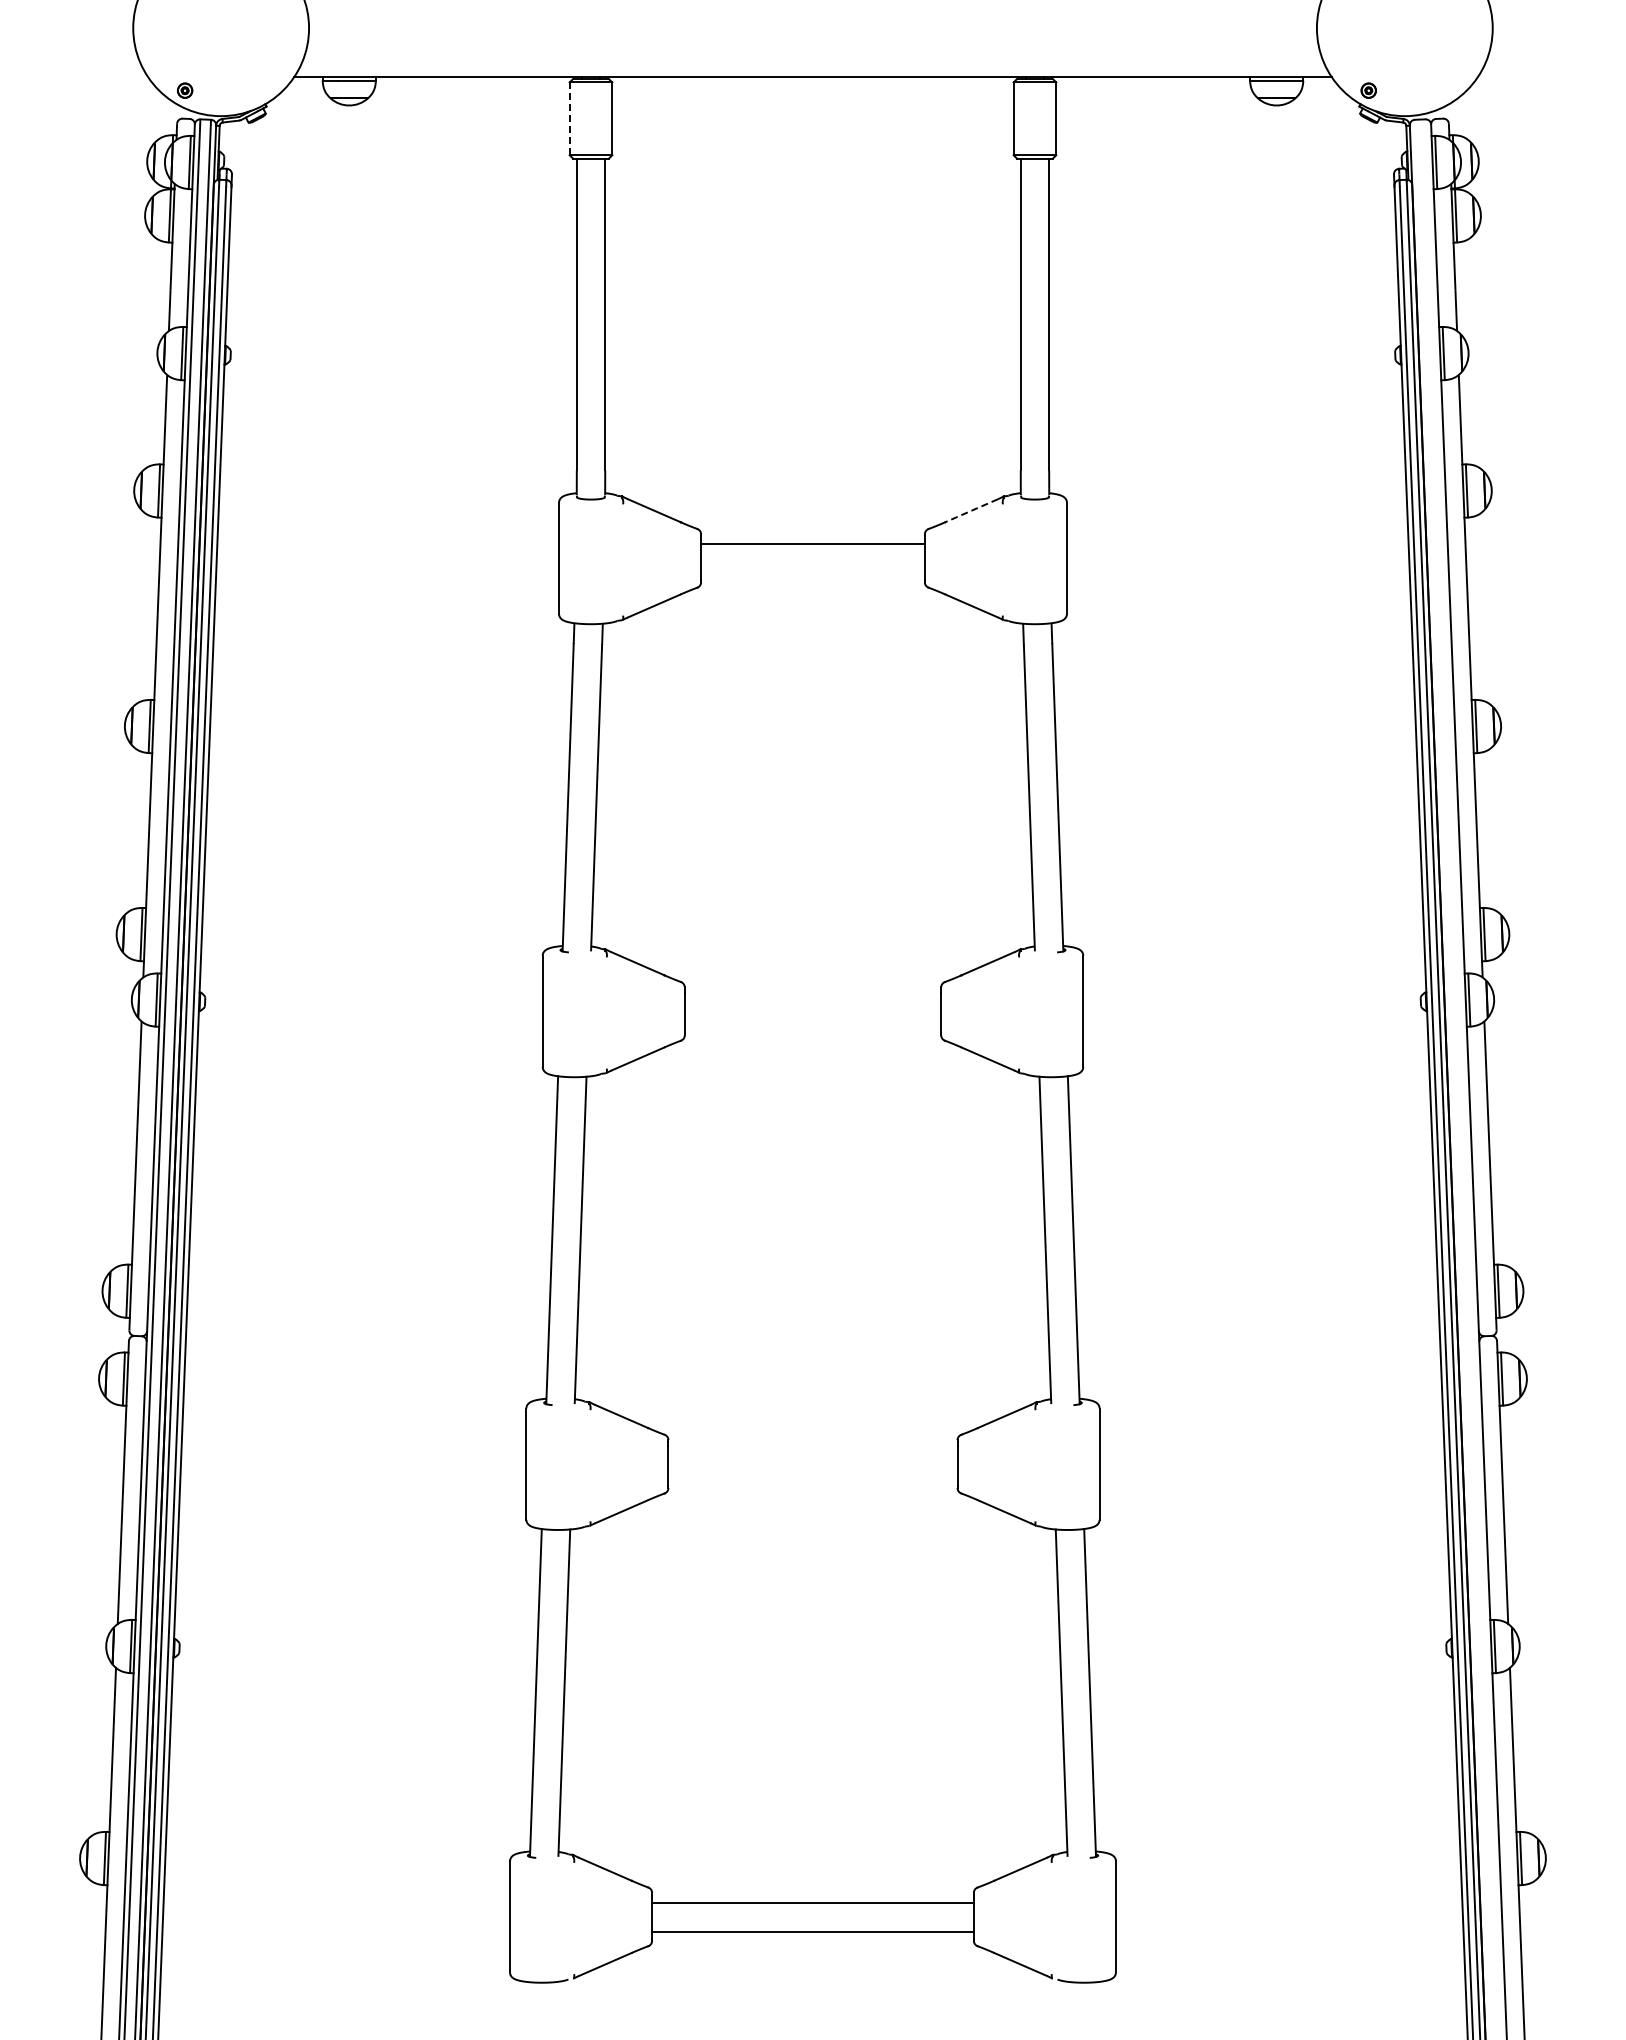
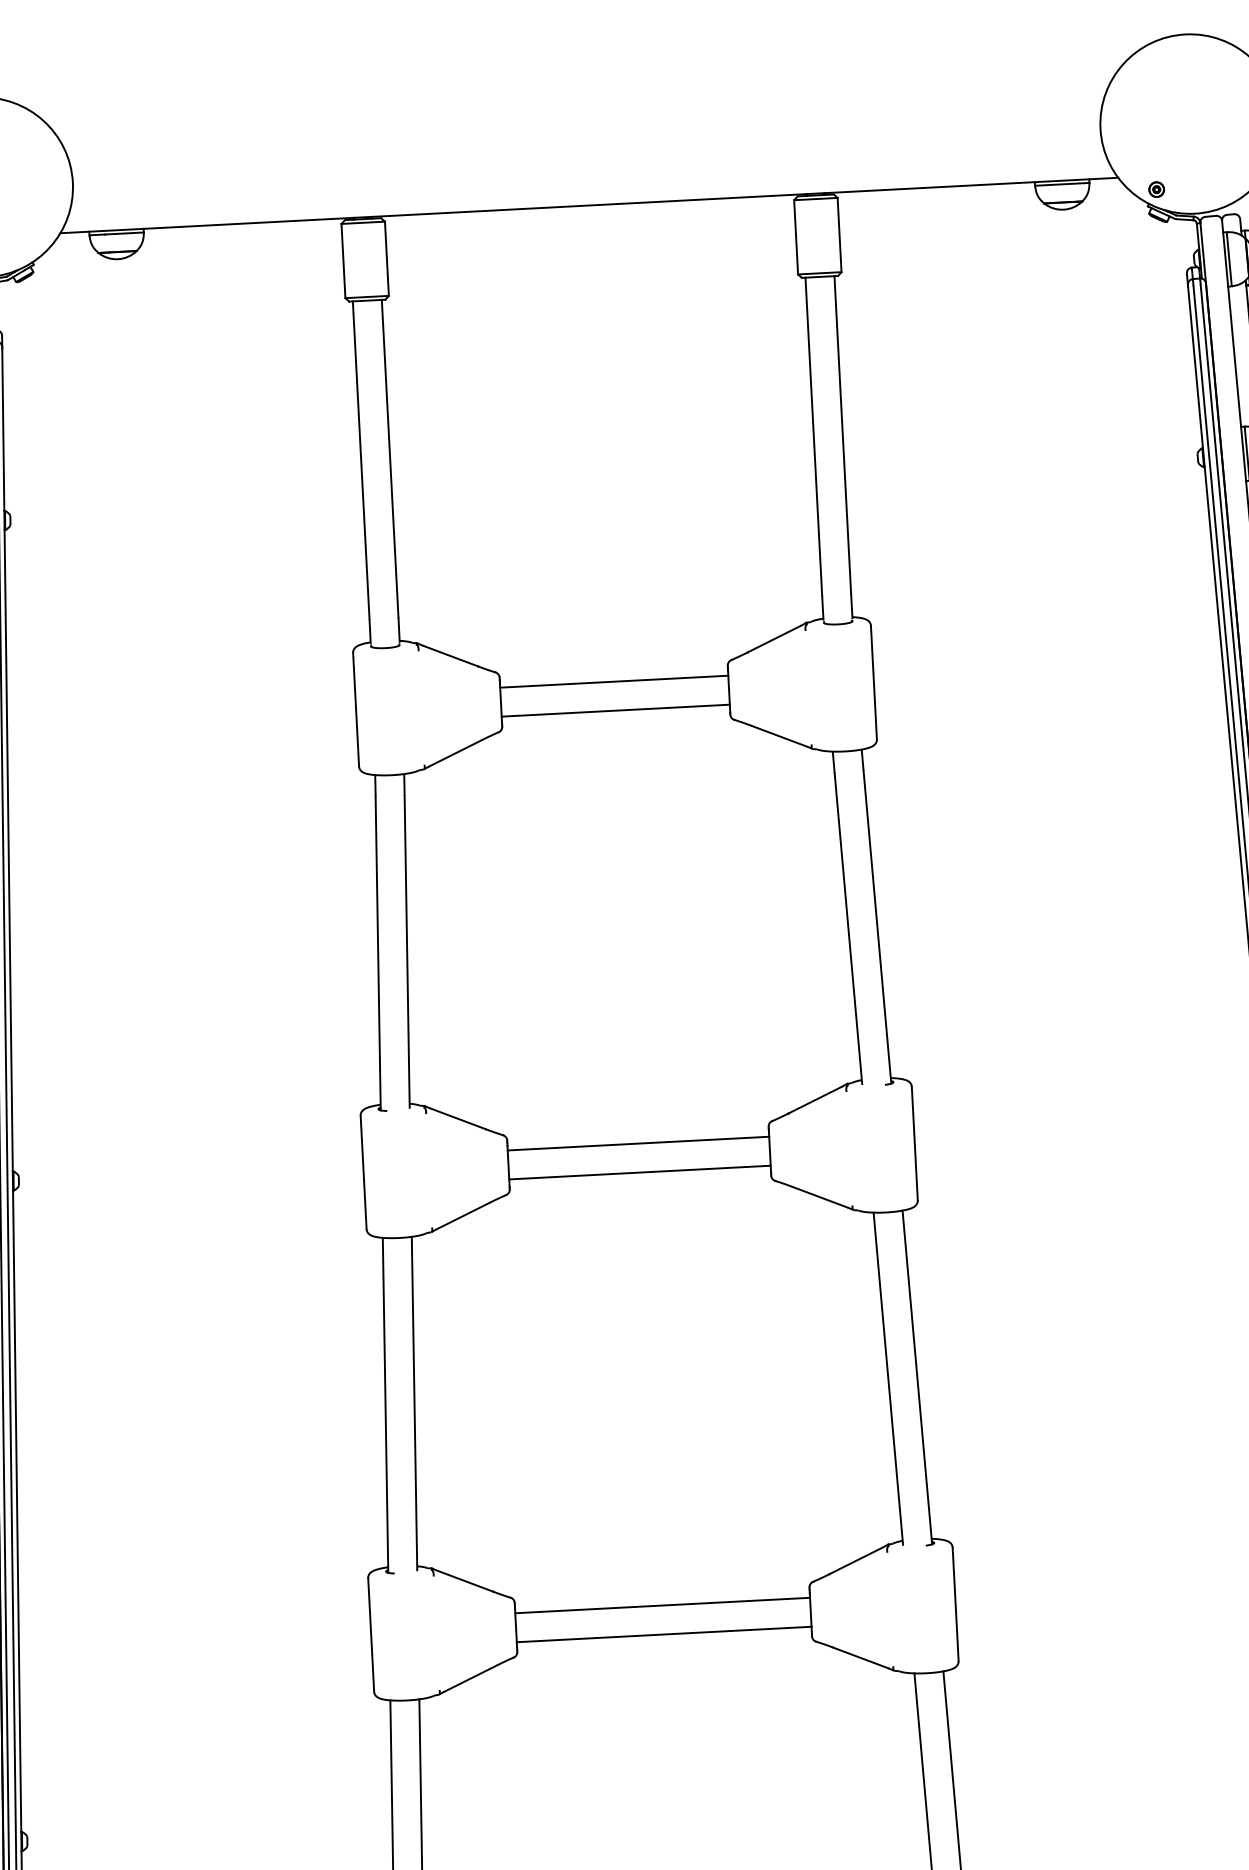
line: (569, 119) -> (343, 261), dashed -> solid
line: (971, 510) -> (774, 638), dashed -> solid
line: (812, 572) -> (615, 710), added
line: (812, 997) -> (637, 1143), added
line: (812, 1025) -> (639, 1172), added
line: (812, 1450) -> (662, 1605), added
line: (812, 1478) -> (663, 1634), added

